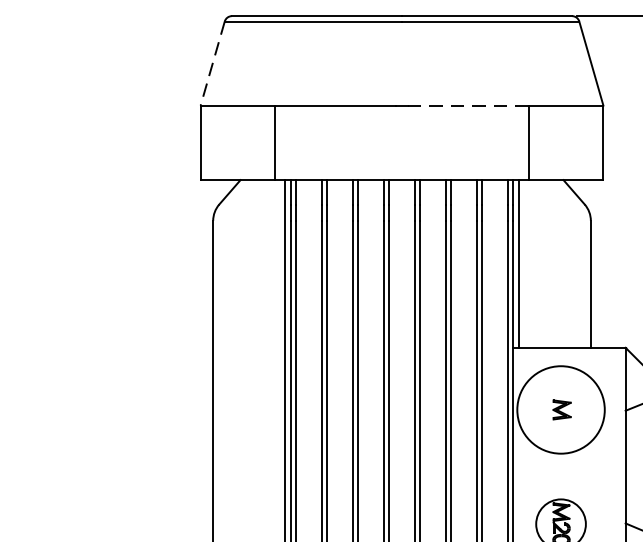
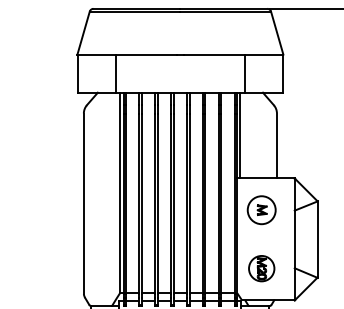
line: (212, 64) -> (83, 33), dashed -> solid
line: (468, 105) -> (214, 54), dashed -> solid
circle: (560, 410) -> (261, 210), size x0.62

